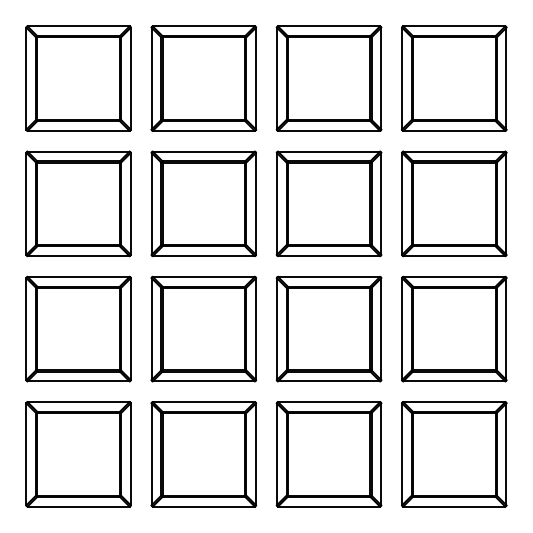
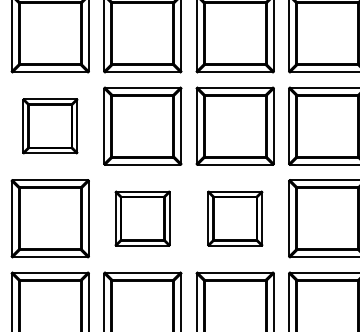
part: (78, 203) -> (50, 125), size x0.7
part: (203, 328) -> (142, 218), size x0.7
part: (328, 328) -> (234, 218), size x0.7

